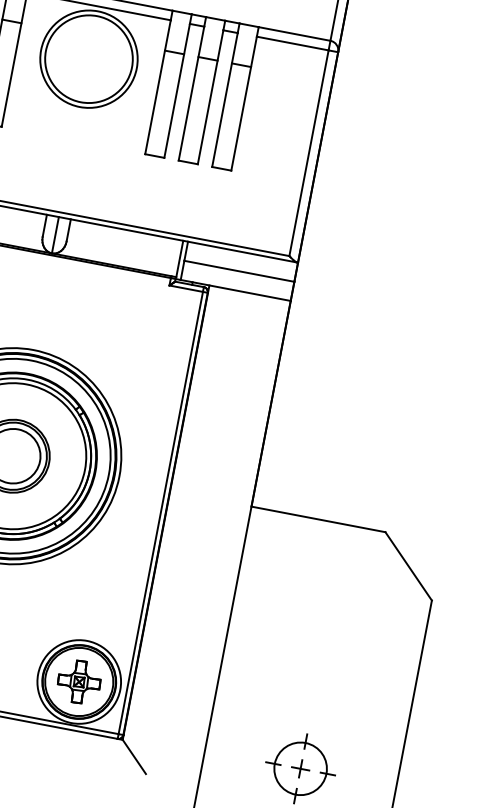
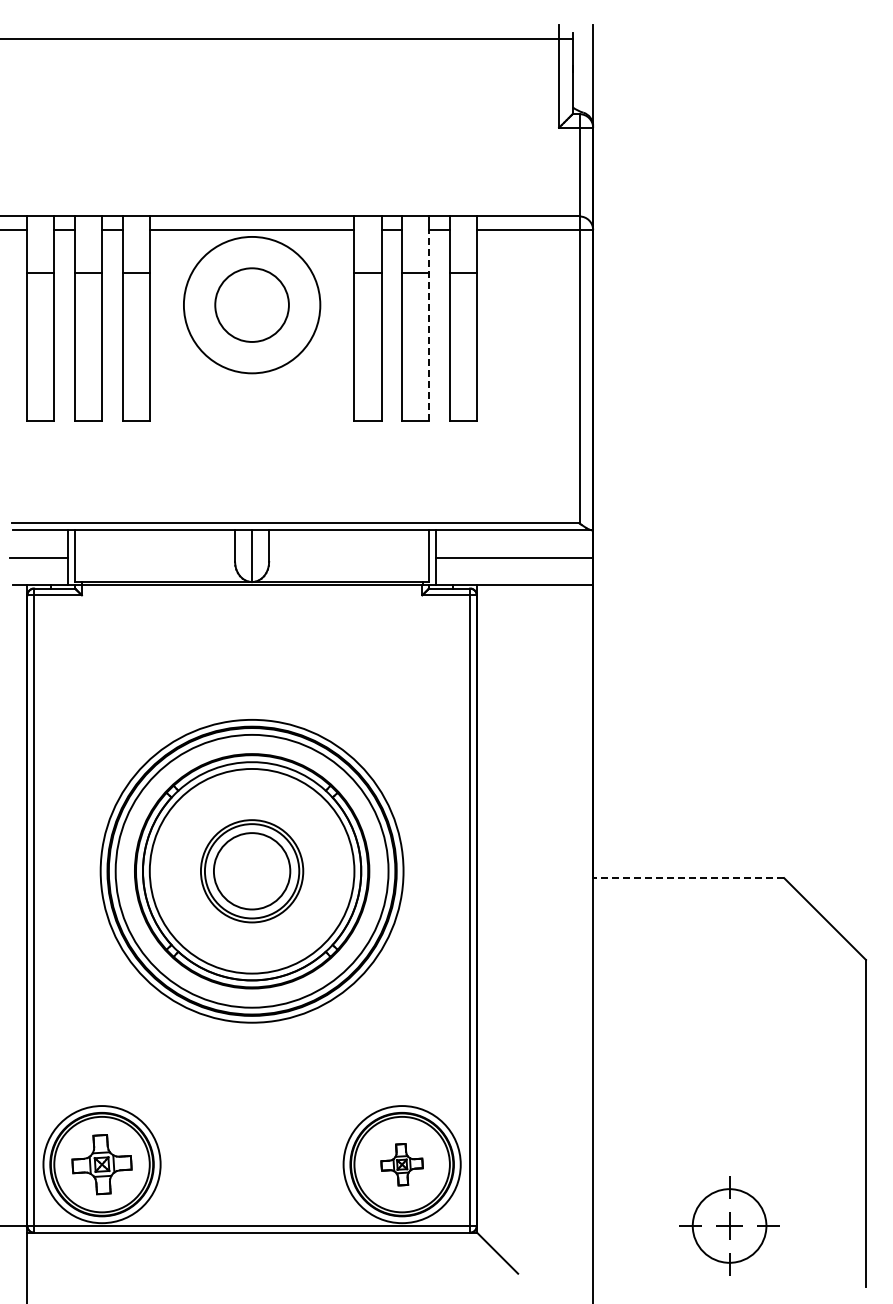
circle: (88, 58) -> (251, 304), size x0.6
line: (210, 97) -> (429, 325), solid -> dashed
line: (318, 519) -> (688, 878), solid -> dashed
part: (78, 681) -> (401, 1164), size x0.7

